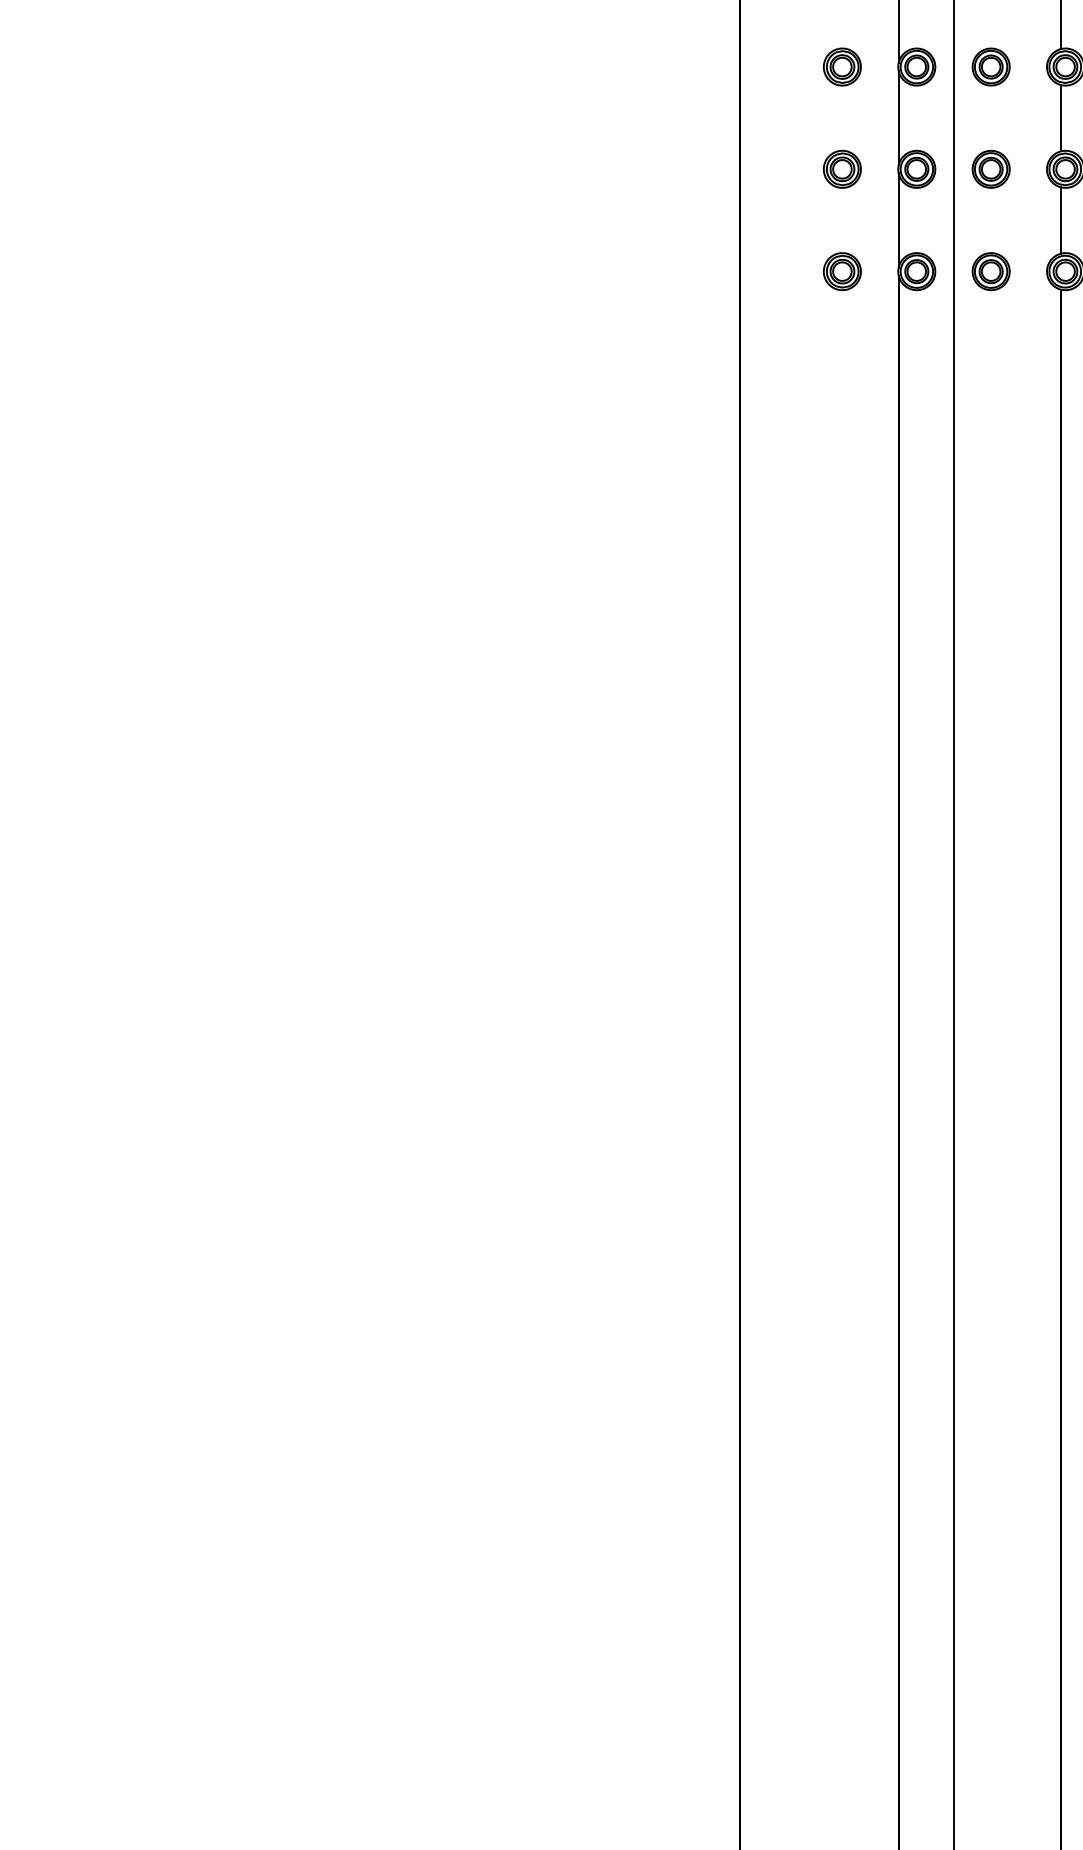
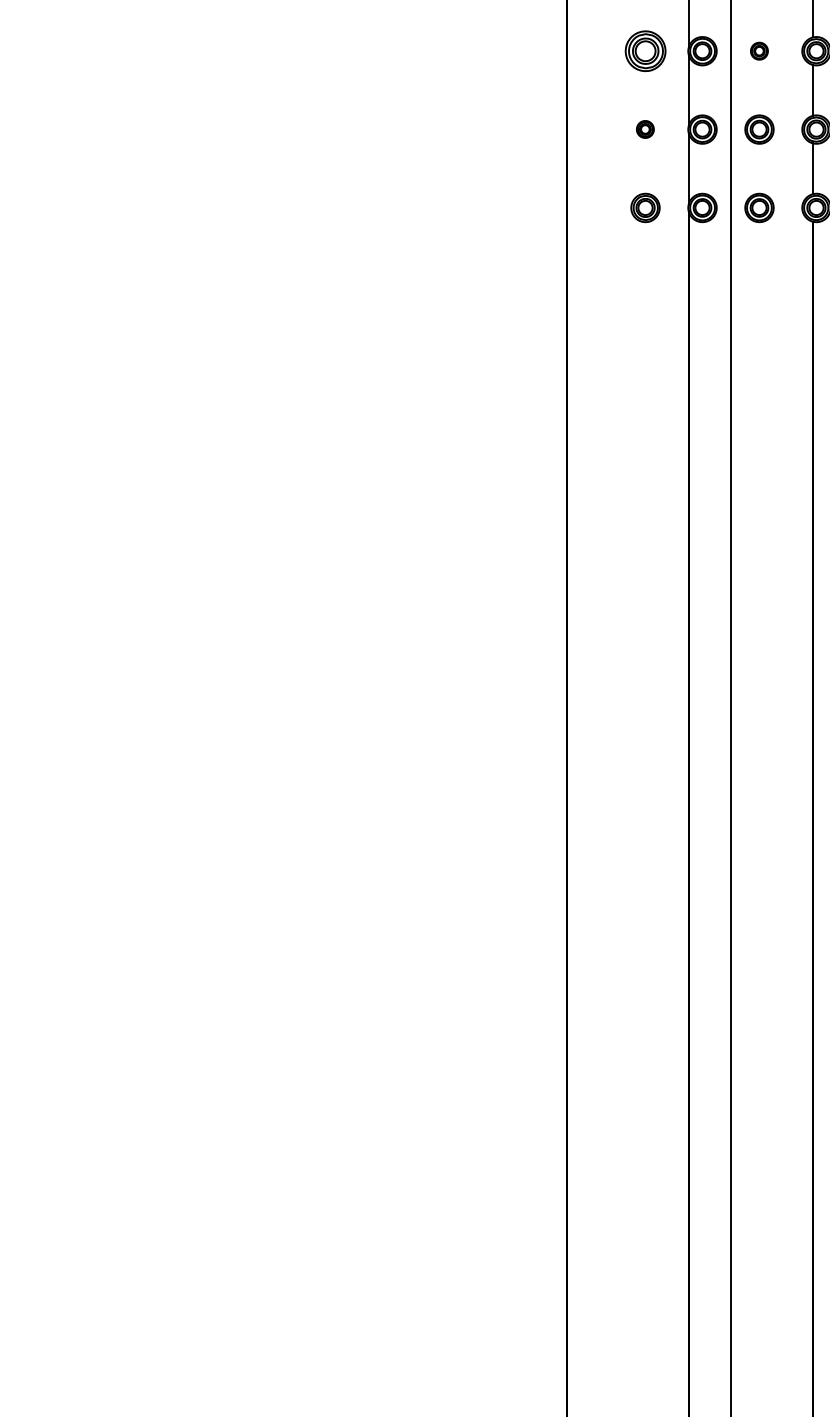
part: (841, 66) -> (644, 50), size x1.4
part: (990, 66) -> (758, 50), size x0.6
part: (841, 168) -> (644, 128), size x0.6

